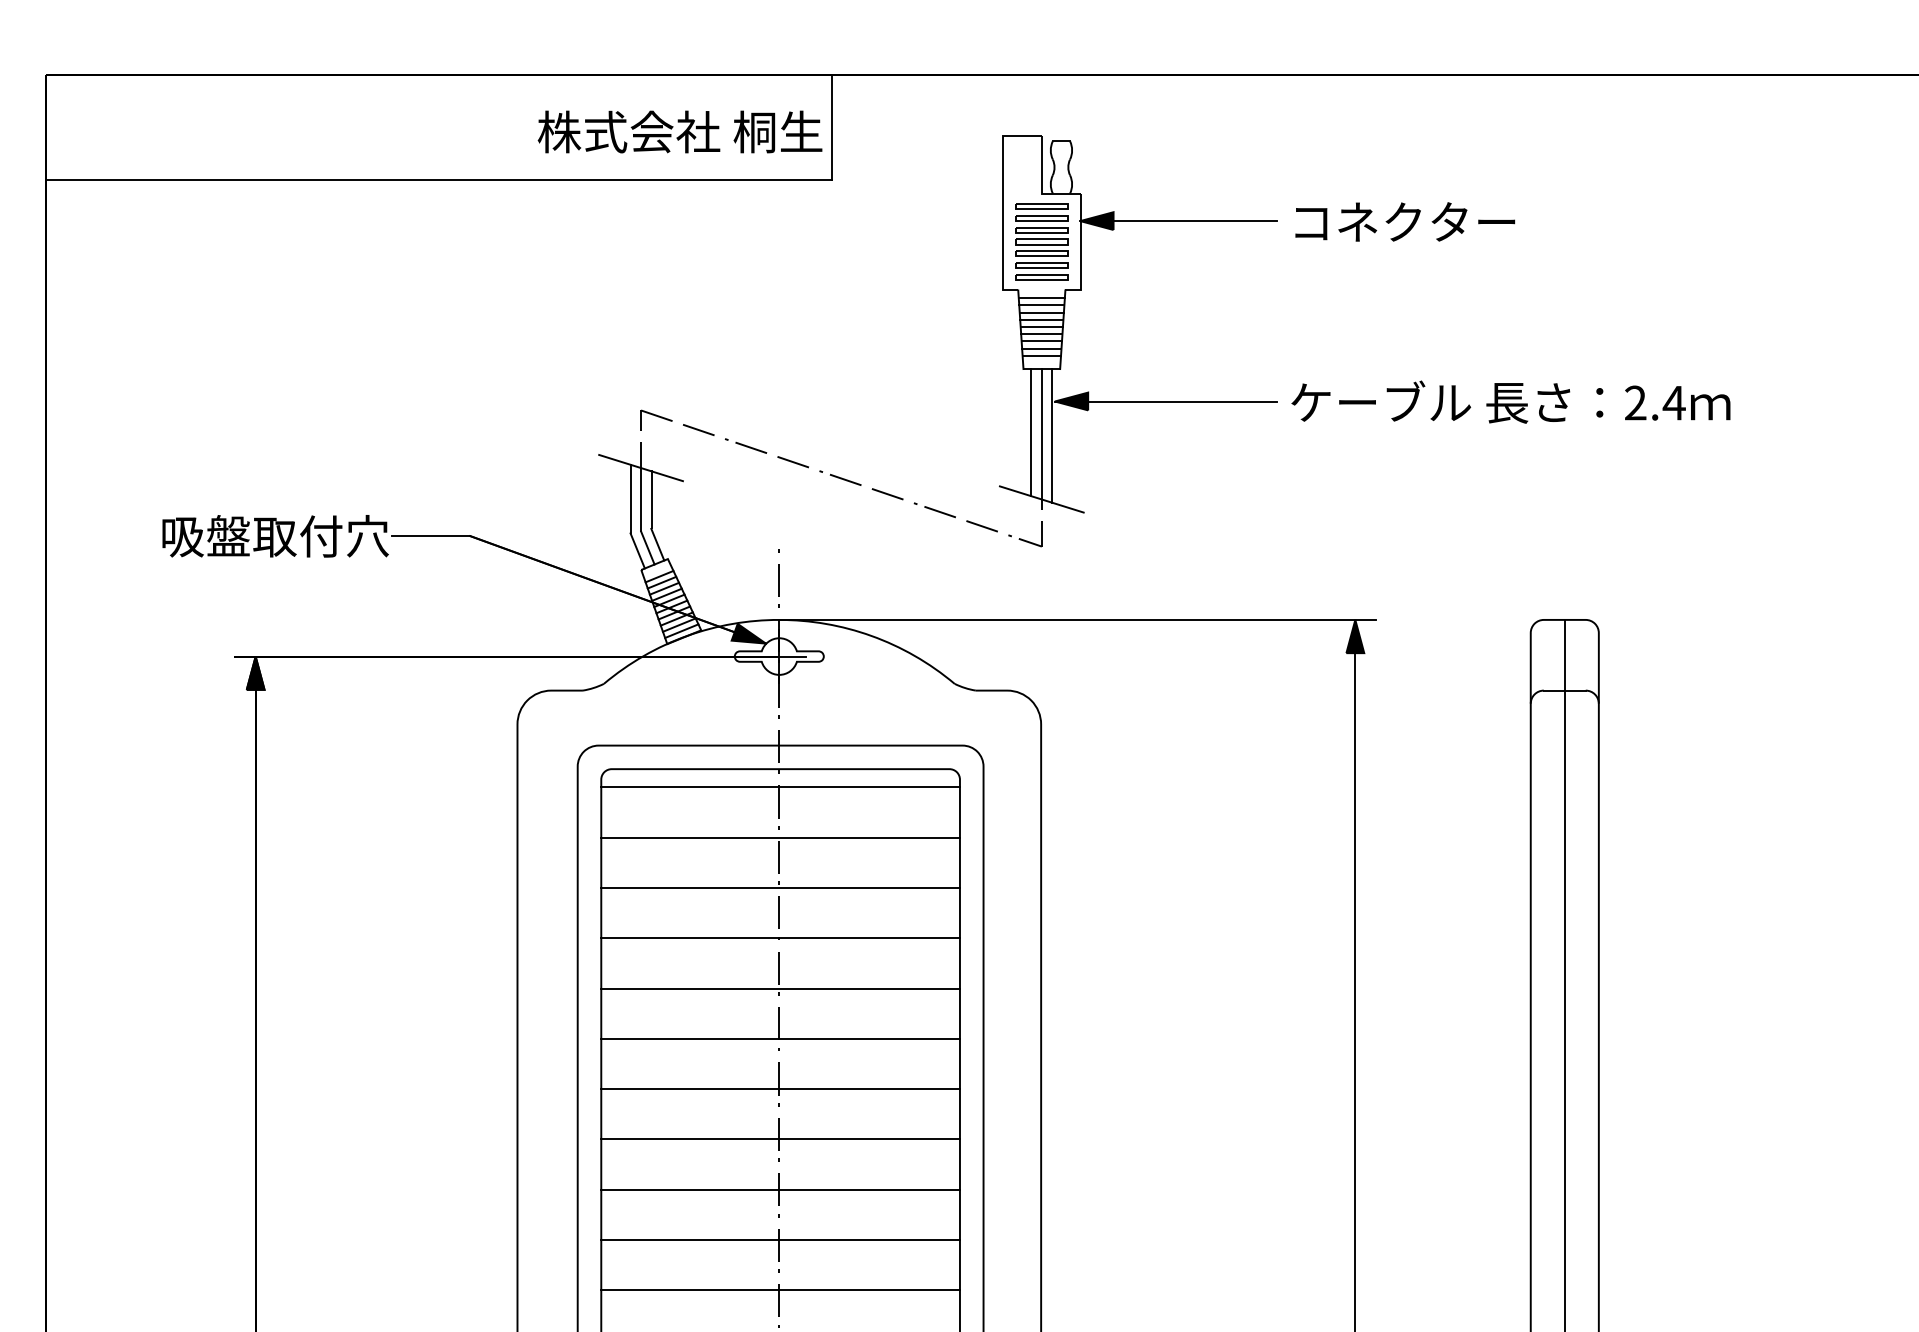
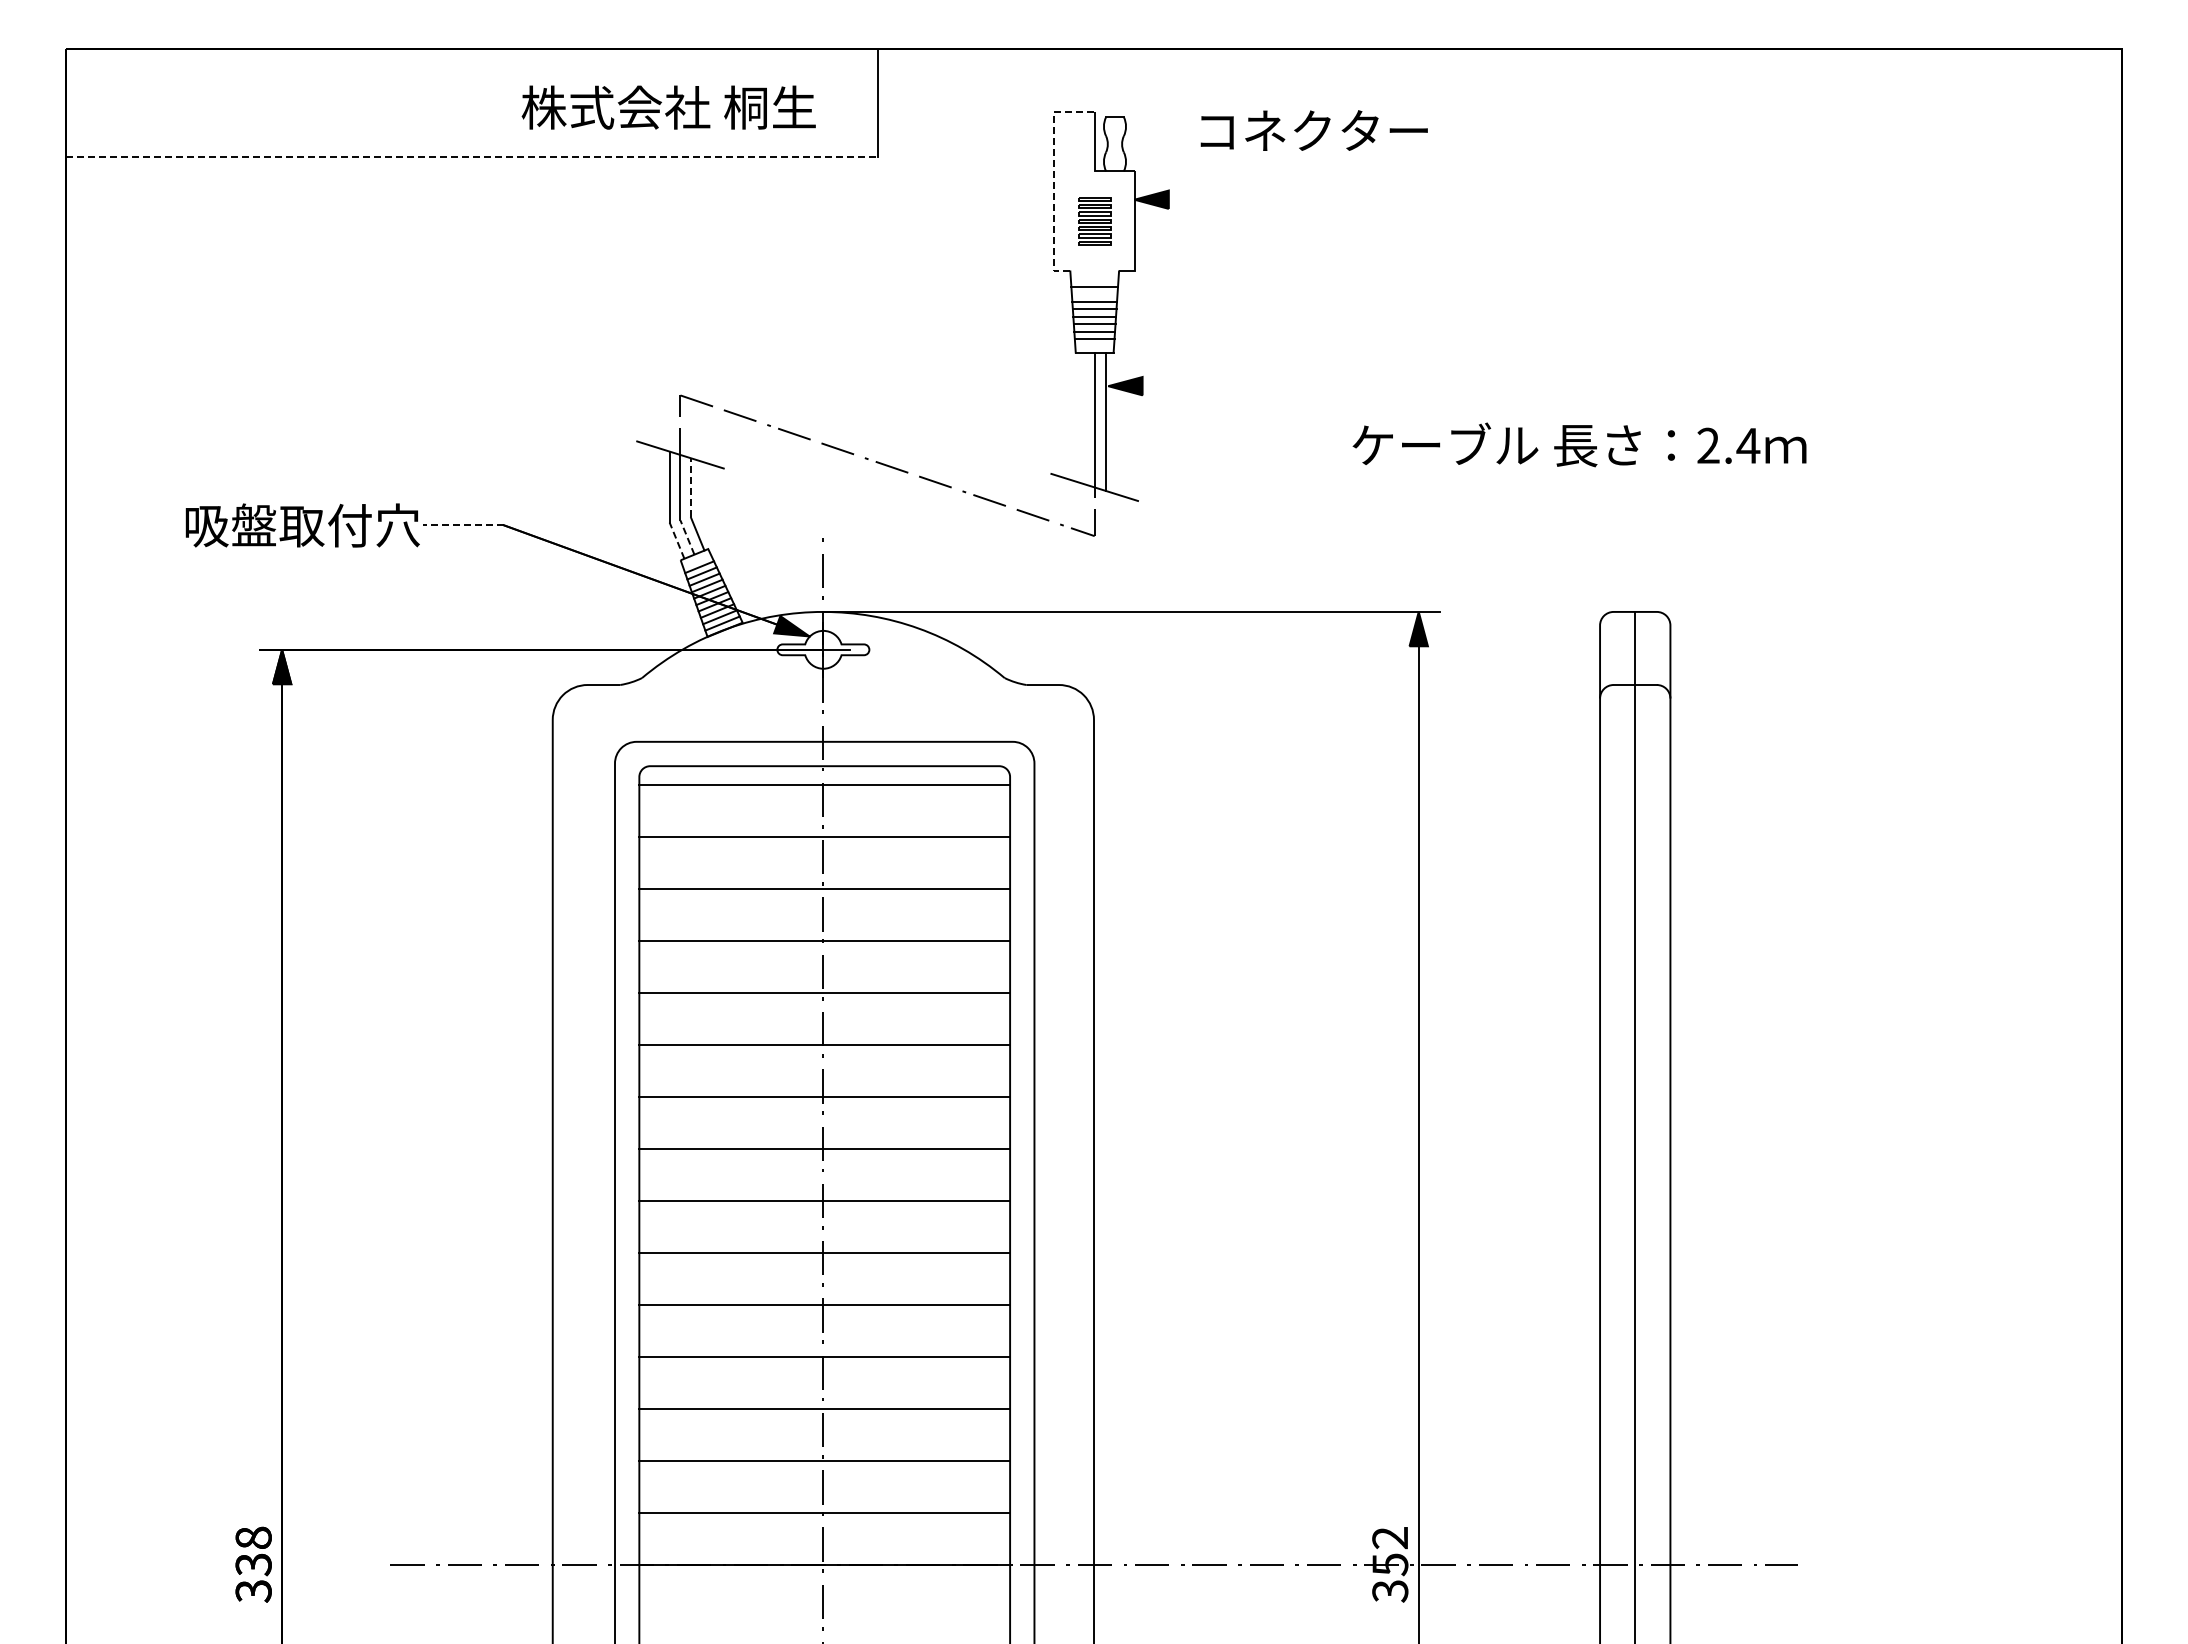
text: (679, 131) -> (668, 107), moved
line: (438, 180) -> (471, 157), solid -> dashed
line: (1002, 201) -> (1054, 179), solid -> dashed
line: (1178, 220) -> (1235, 199), removed
text: (1404, 221) -> (1313, 130), moved
part: (1041, 242) -> (1094, 221), size x0.6
line: (1041, 298) -> (1094, 279), removed
line: (1041, 312) -> (1094, 294), removed
line: (1166, 401) -> (1223, 386), removed
text: (1510, 401) -> (1579, 444), moved
line: (1030, 432) -> (1083, 418), removed
line: (651, 499) -> (691, 487), solid -> dashed
line: (431, 536) -> (463, 525), solid -> dashed
line: (647, 547) -> (687, 537), solid -> dashed
line: (638, 550) -> (677, 540), solid -> dashed

